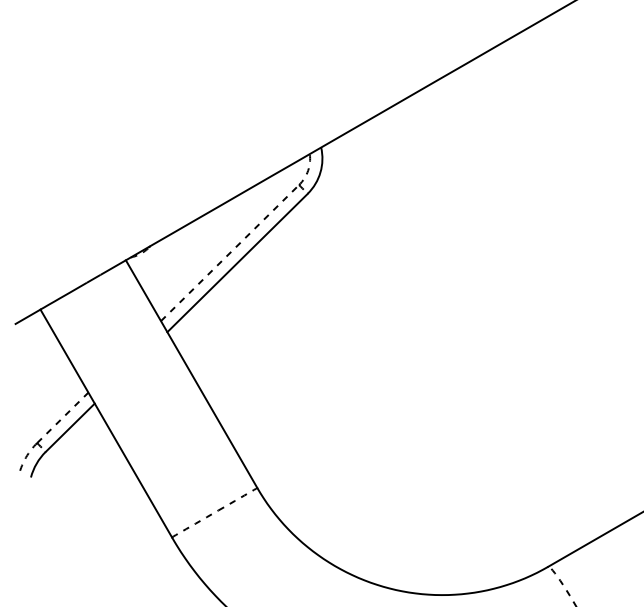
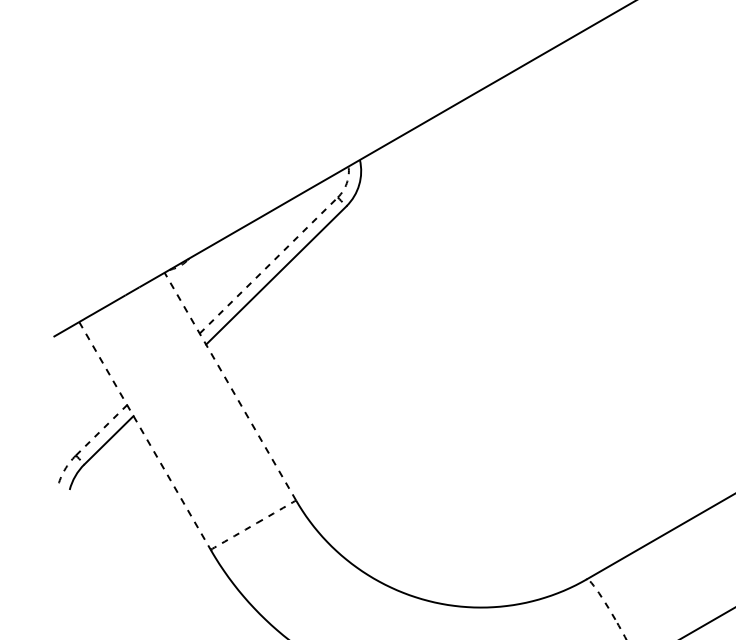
line: (191, 374) -> (230, 386), solid -> dashed
line: (106, 424) -> (145, 436), solid -> dashed

